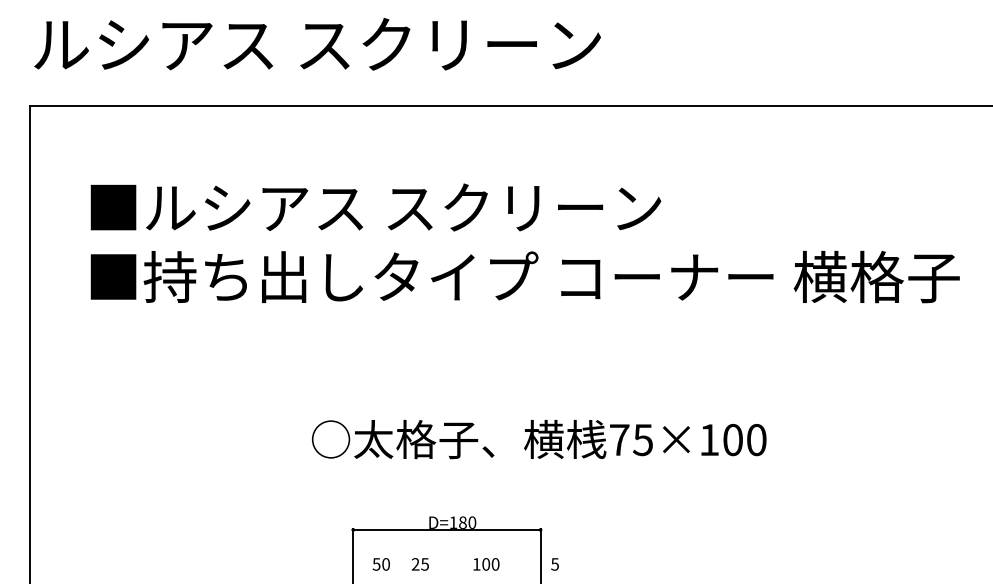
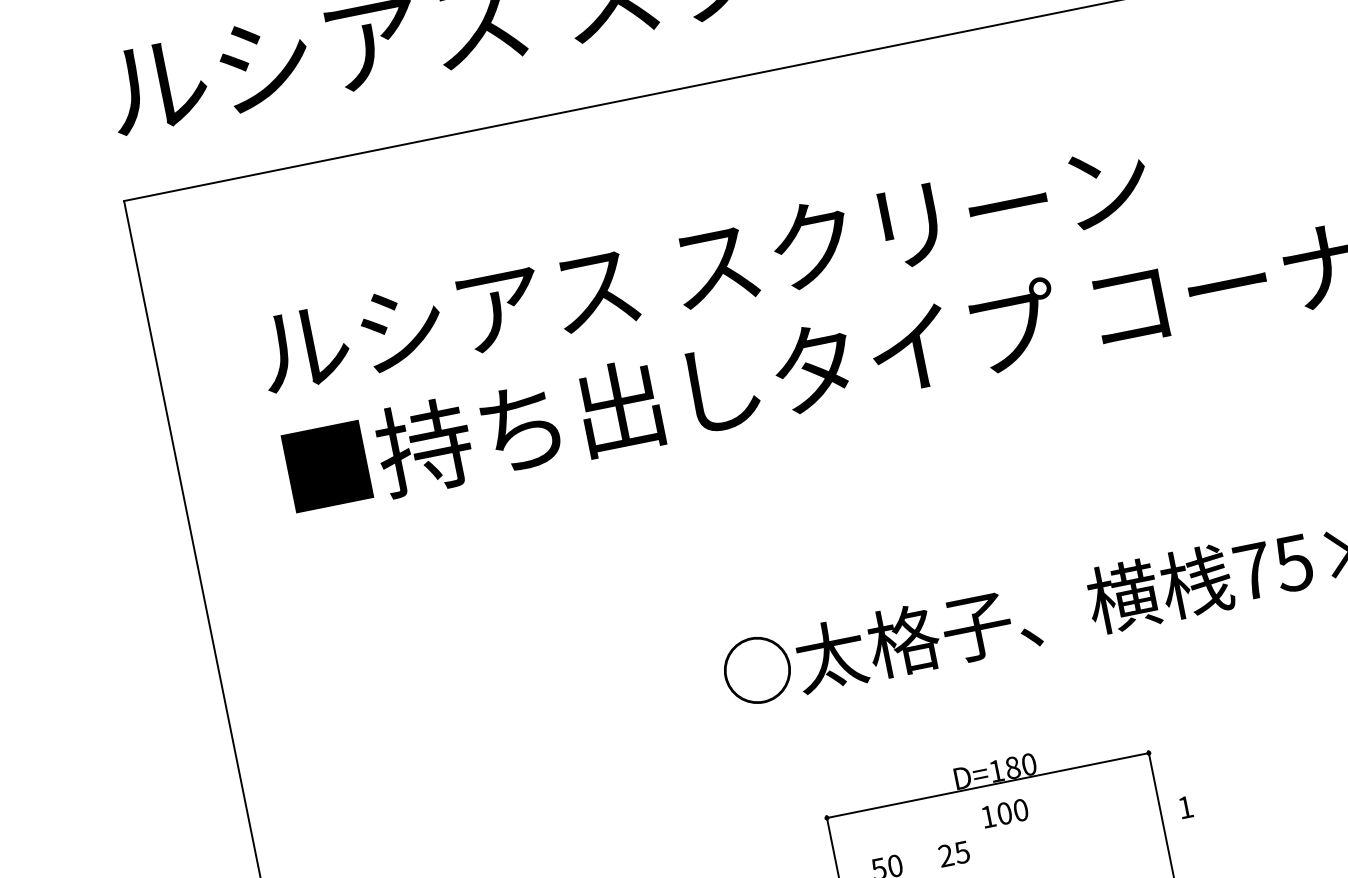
text: (375, 207) -> (753, 256), ■ルシアス スクリーン -> ルシアス スクリーン
text: (486, 564) -> (1005, 813), moved
text: (554, 564) -> (1184, 807), 5 -> 1

